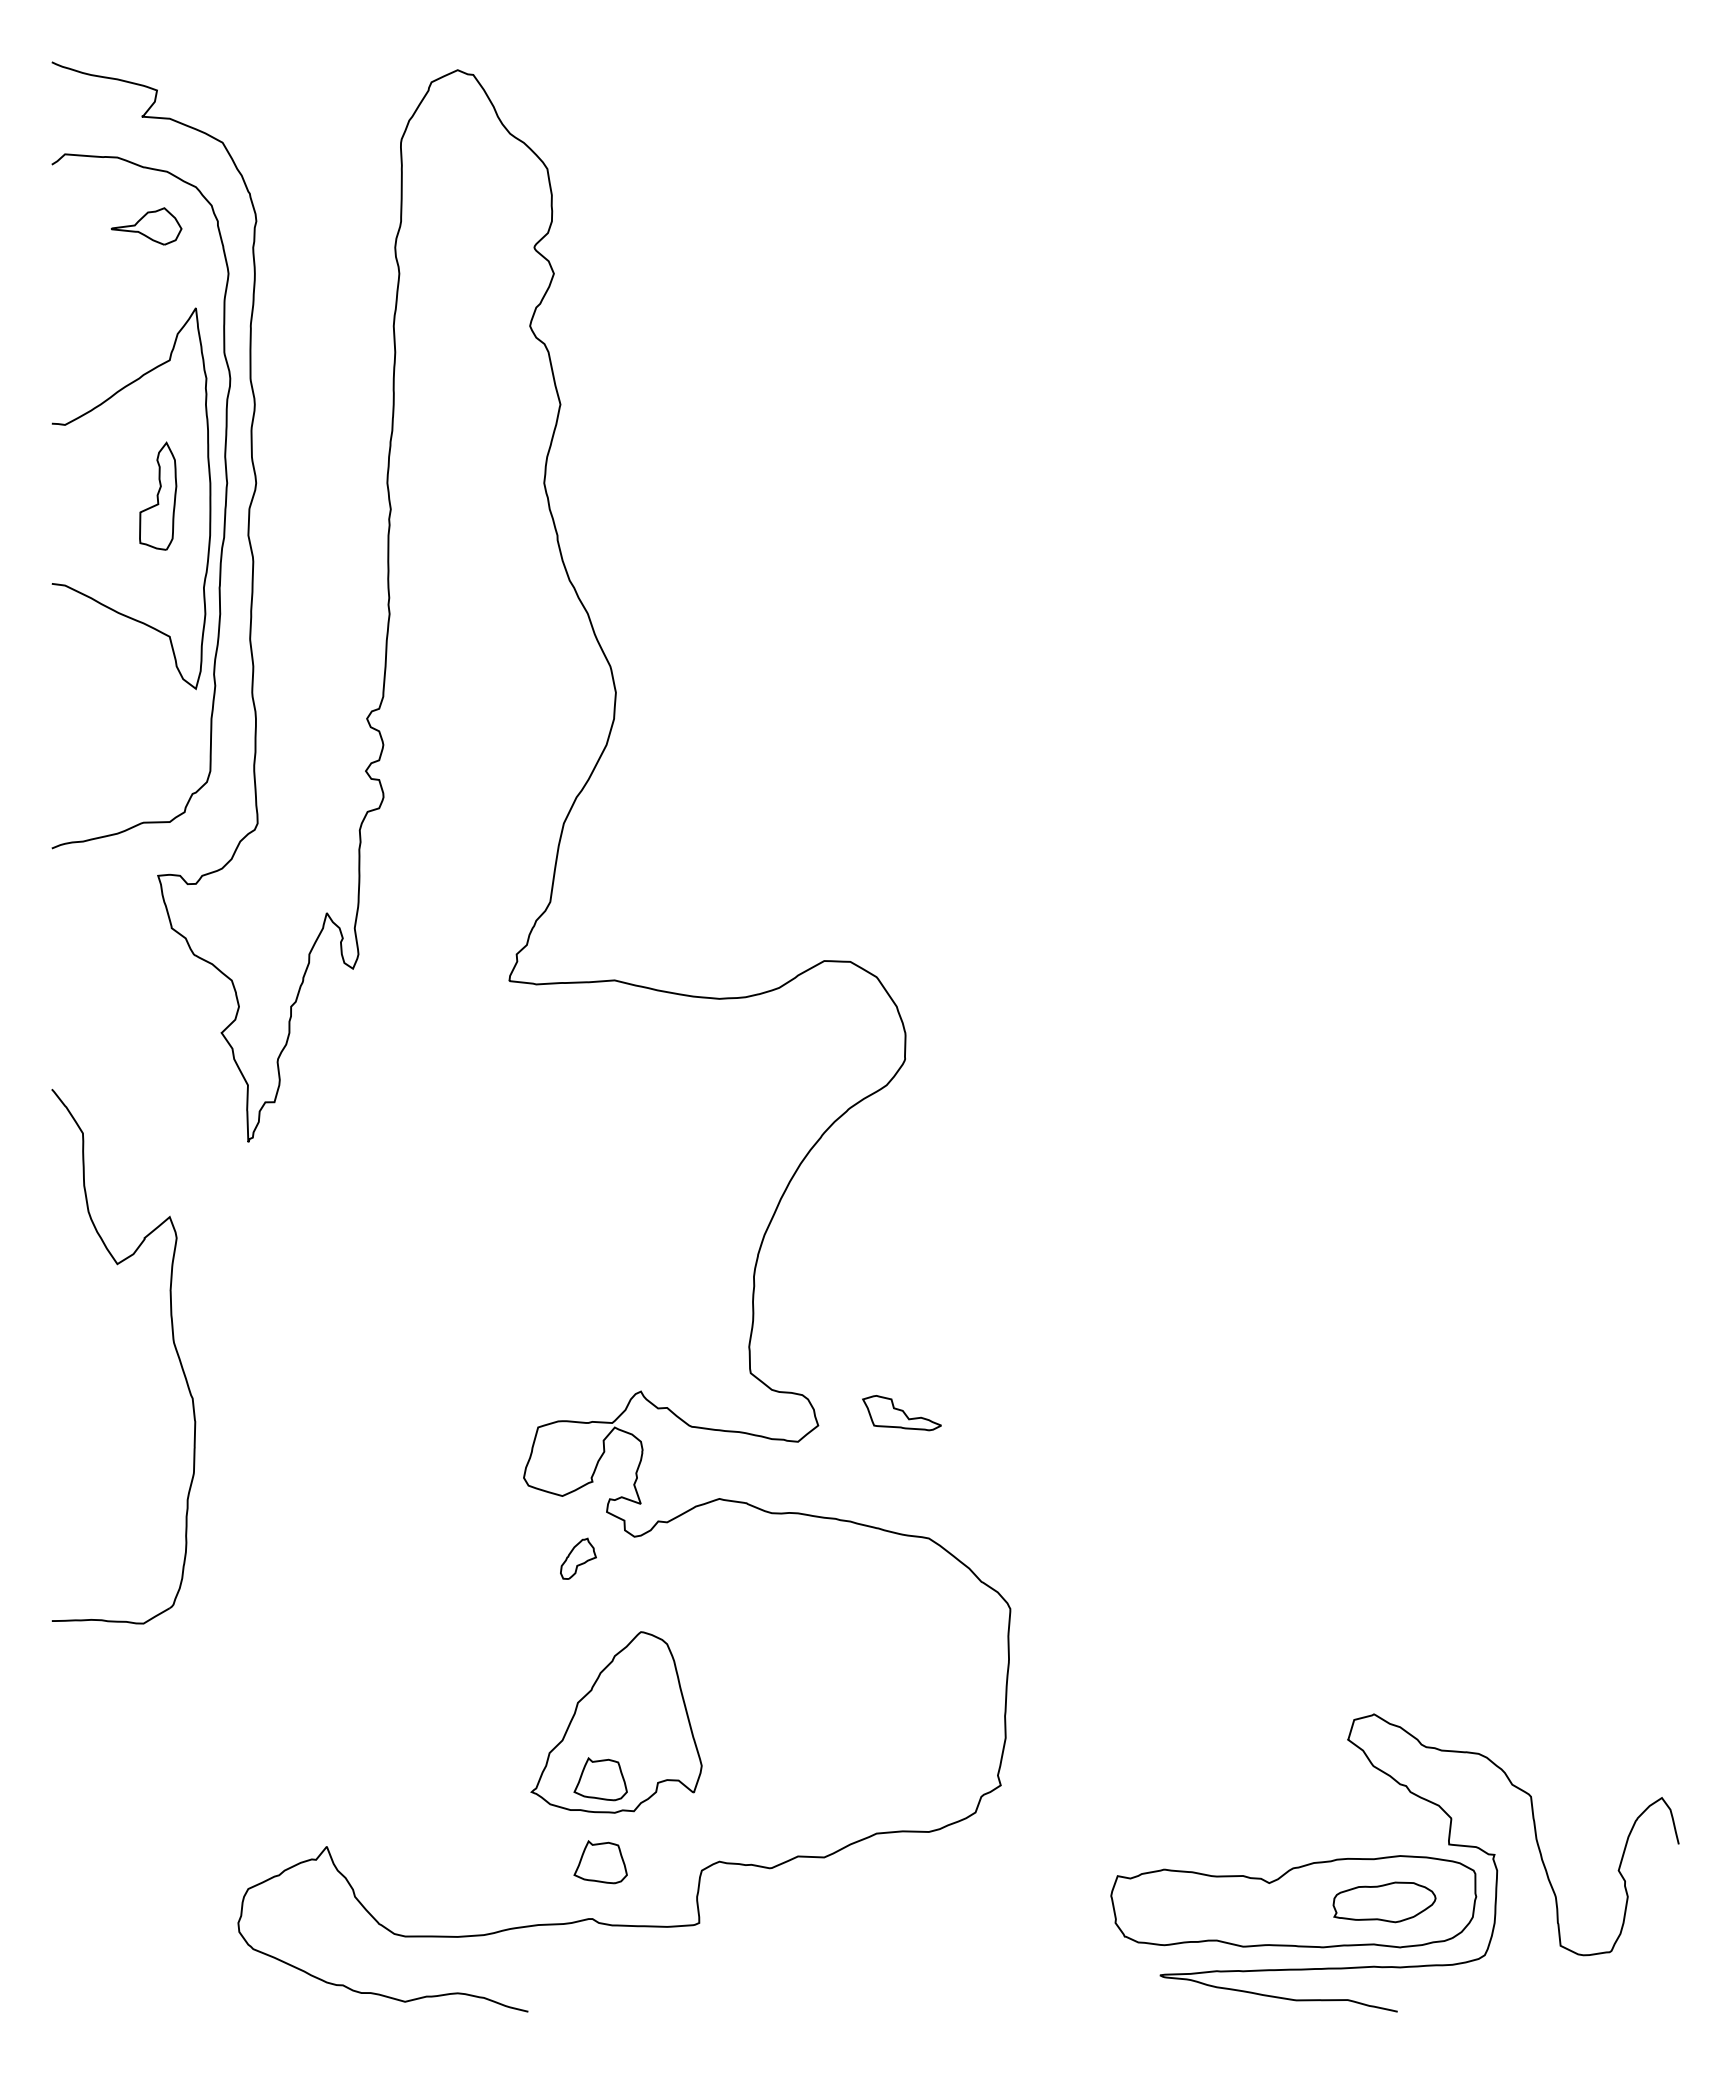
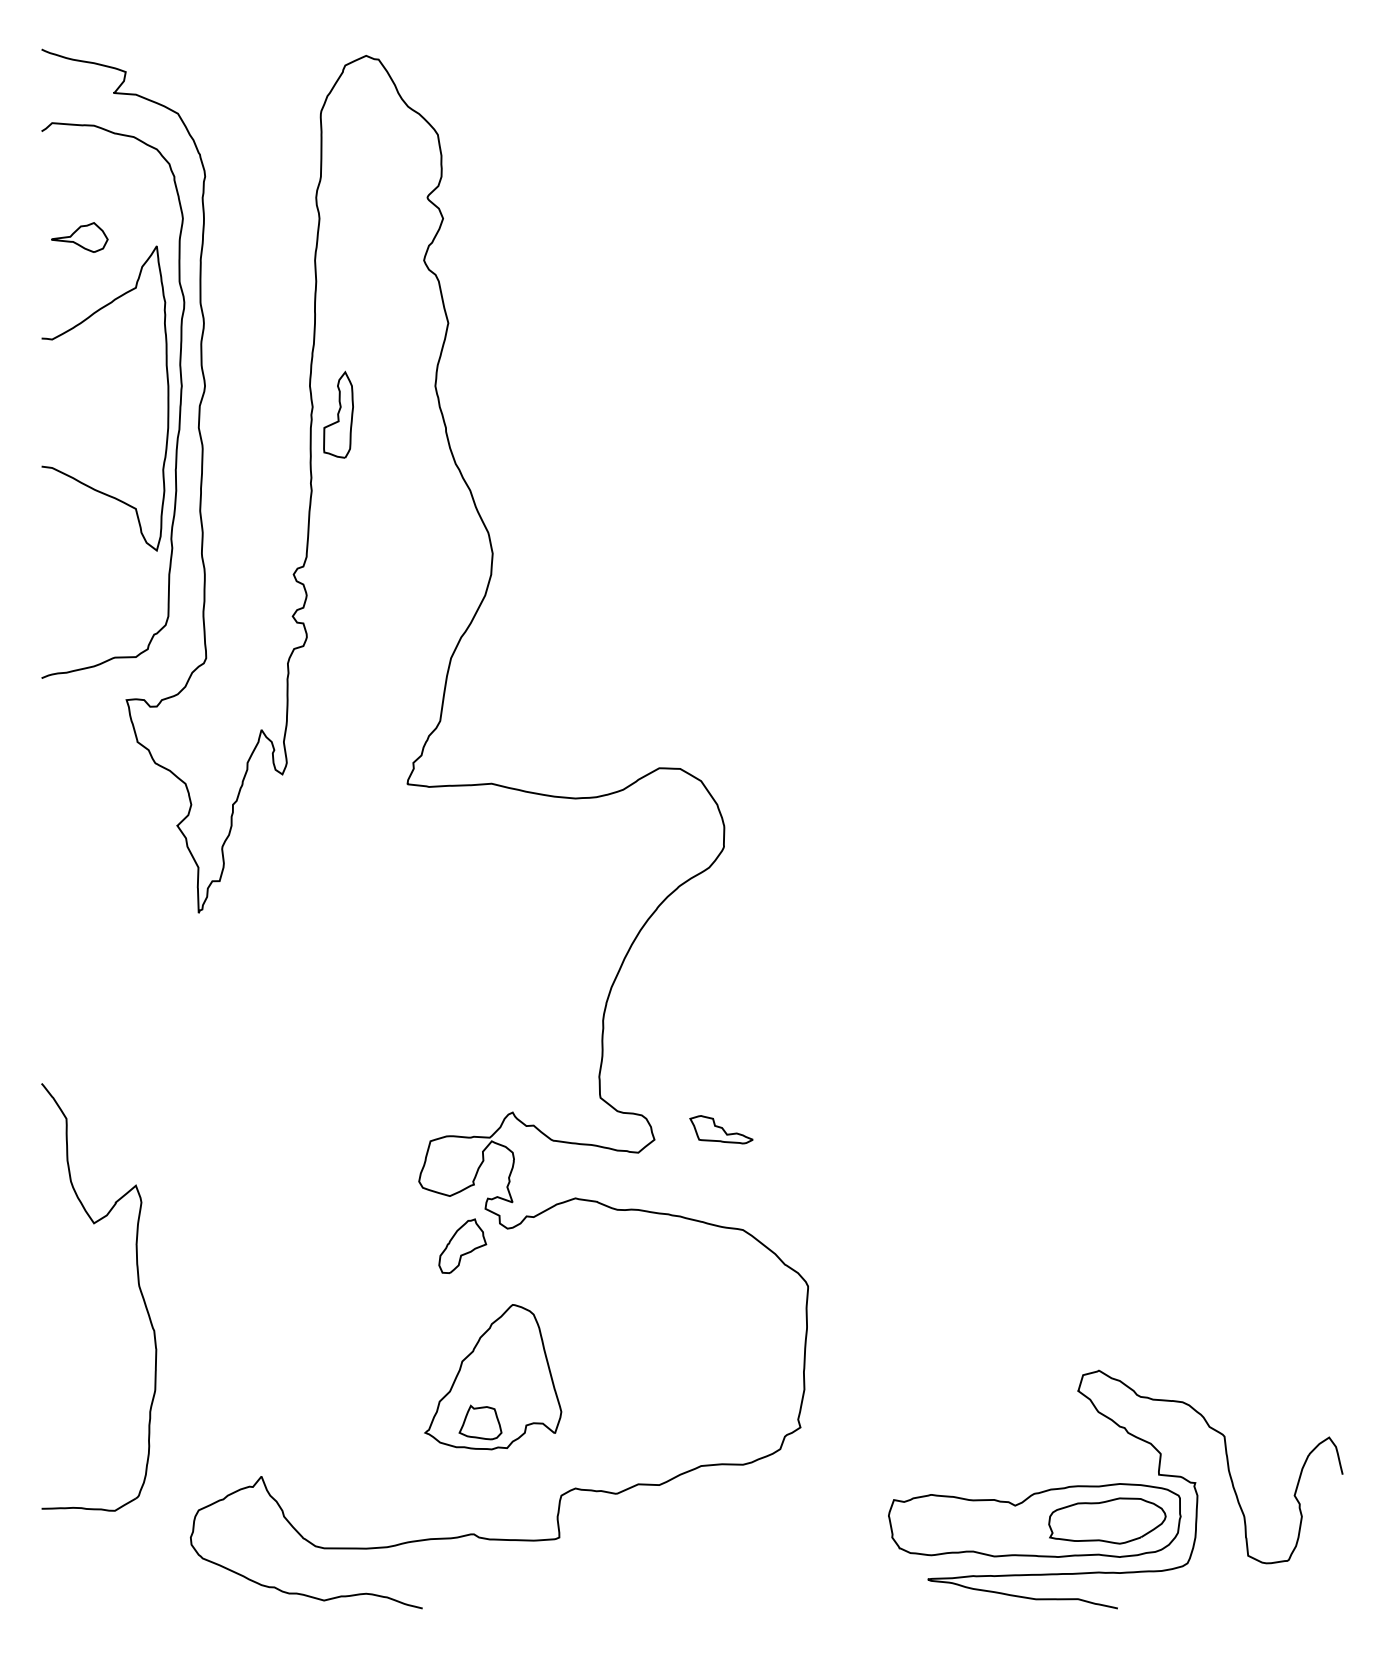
part: (146, 226) -> (79, 237), moved
part: (158, 495) -> (338, 414), moved
part: (172, 1341) -> (138, 1285), moved
part: (578, 1558) -> (462, 1246), size x1.67
part: (600, 1862) -> (480, 1489), removed
part: (1384, 1902) -> (1107, 1521), size x1.43

